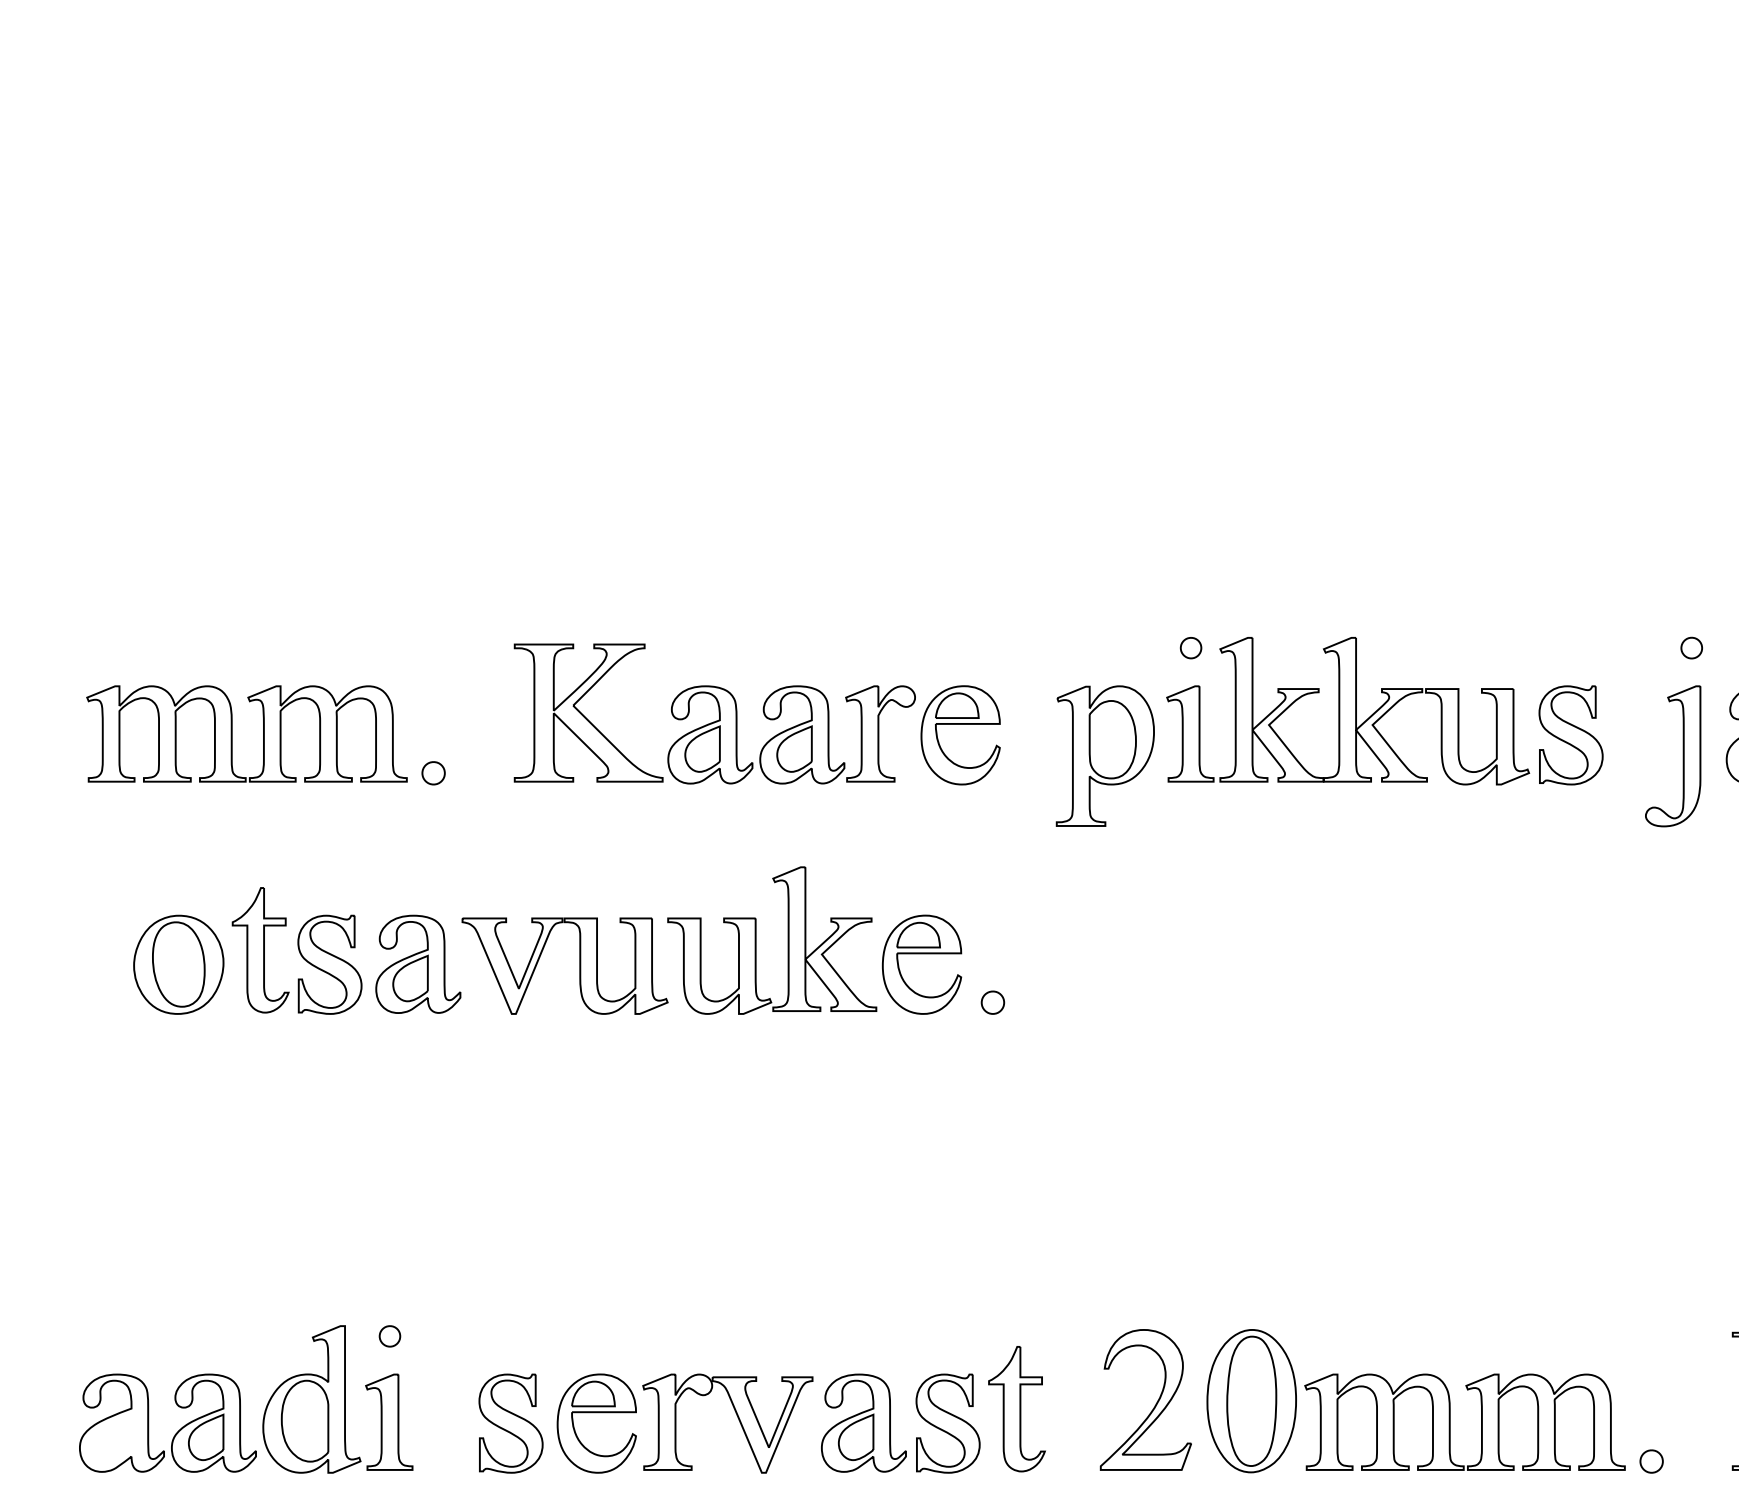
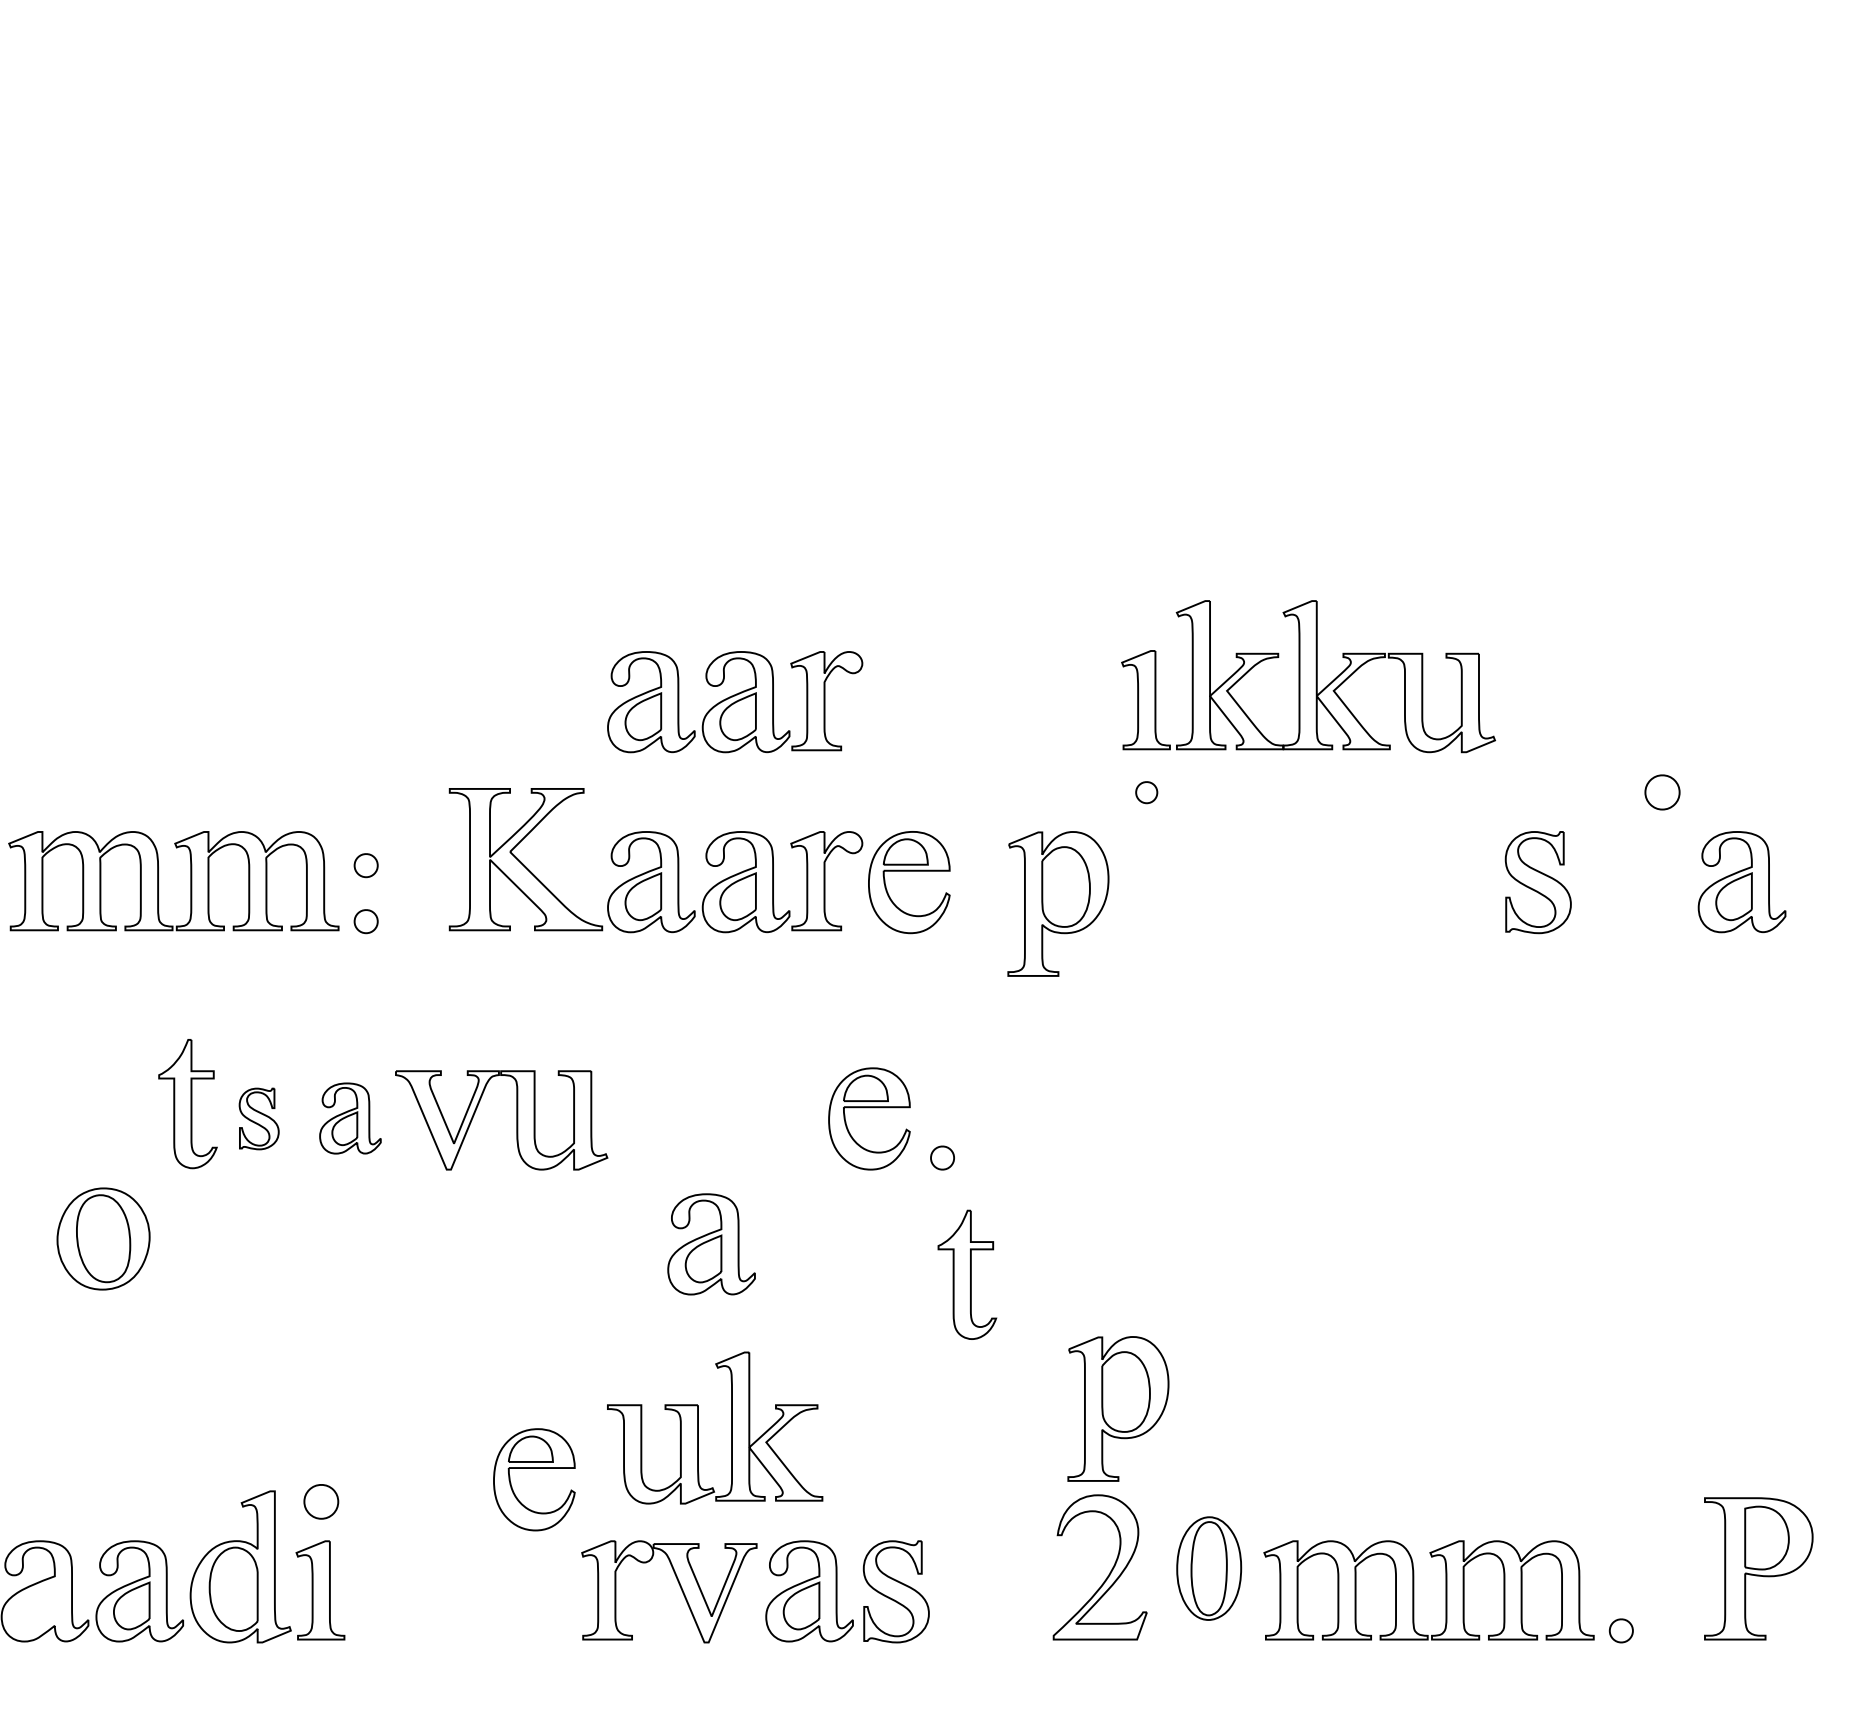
part: (792, 560) -> (735, 702), added
part: (1691, 647) -> (1662, 792), size x1.6
part: (1348, 711) -> (1308, 676), moved
part: (432, 718) -> (365, 865), added
part: (1682, 756) -> (1653, 904), removed
part: (788, 940) -> (731, 1427), moved
part: (178, 964) -> (103, 1238), moved
part: (329, 964) -> (258, 1118), size x0.6
part: (418, 964) -> (350, 1118), size x0.7
part: (768, 1086) -> (711, 1244), added
part: (1163, 1245) -> (1118, 1408), added
part: (389, 1335) -> (320, 1501), size x1.6
part: (1251, 1401) -> (1208, 1568), size x0.7
part: (1017, 1408) -> (967, 1274), moved
part: (596, 1412) -> (534, 1468), moved
part: (510, 1423) -> (445, 1591), removed

